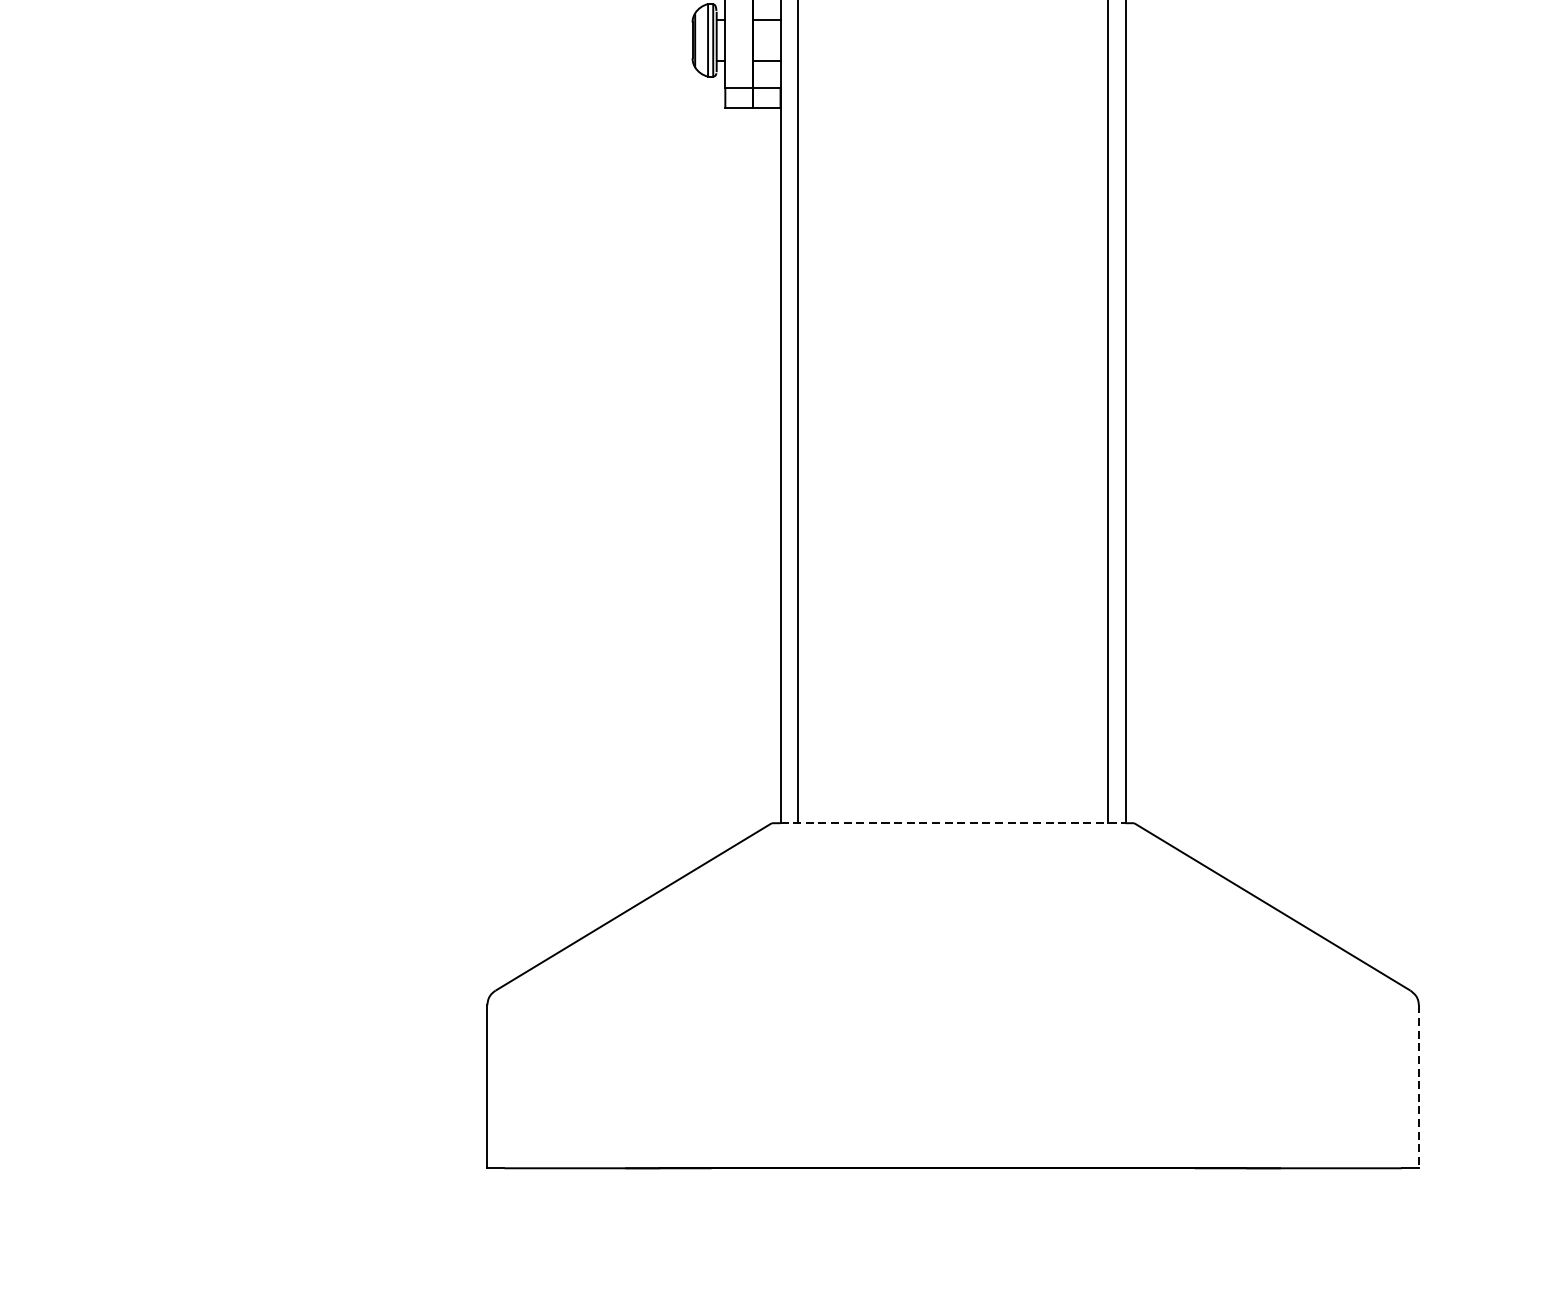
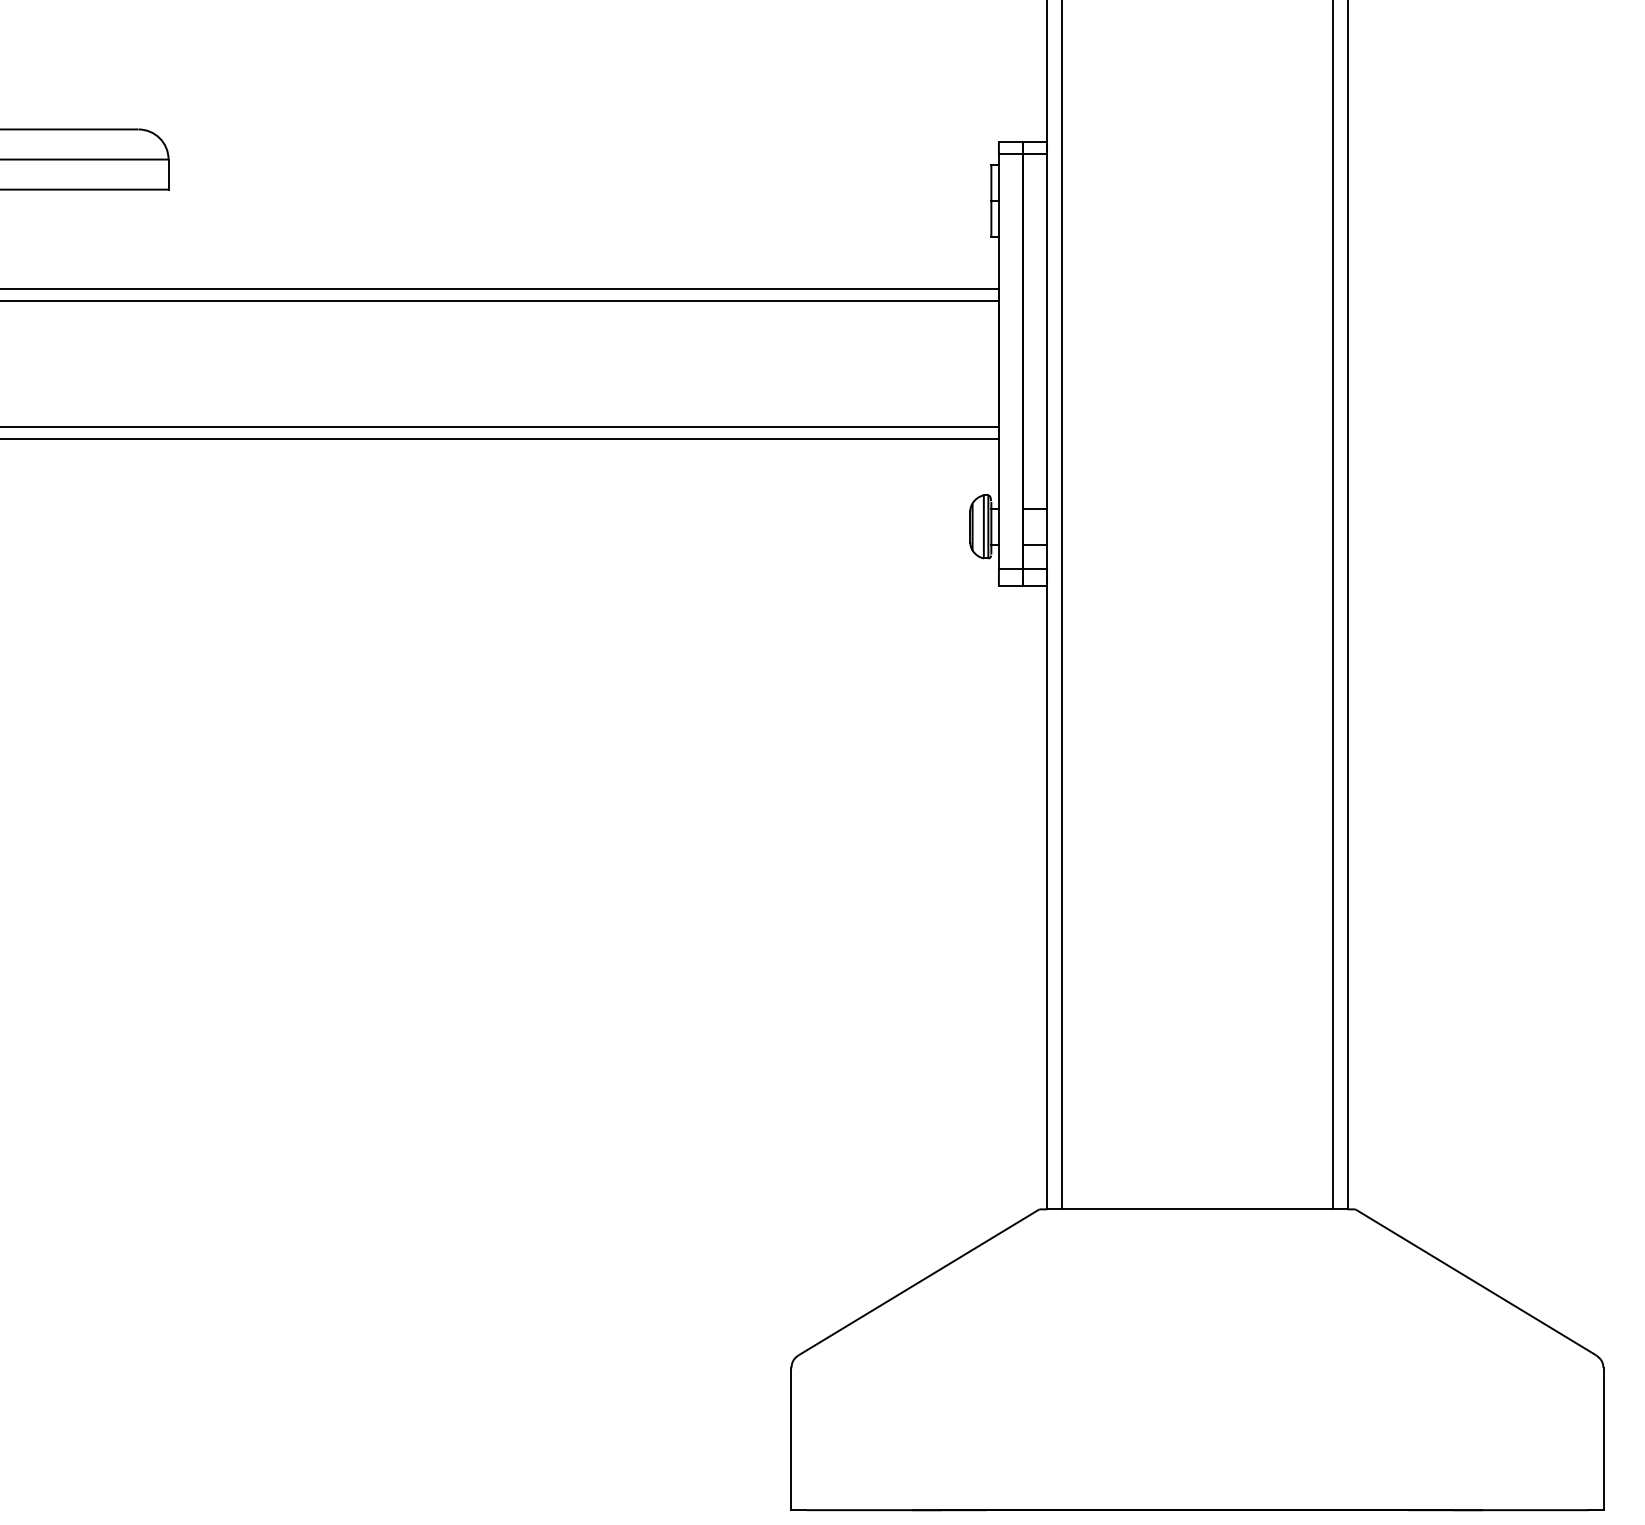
line: (953, 823) -> (1197, 1209), dashed -> solid
line: (1418, 1087) -> (1603, 1439), dashed -> solid

